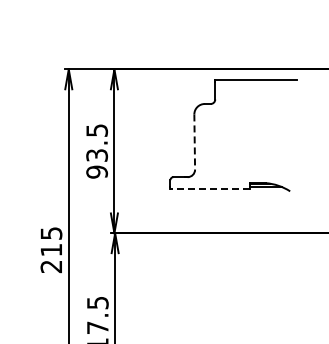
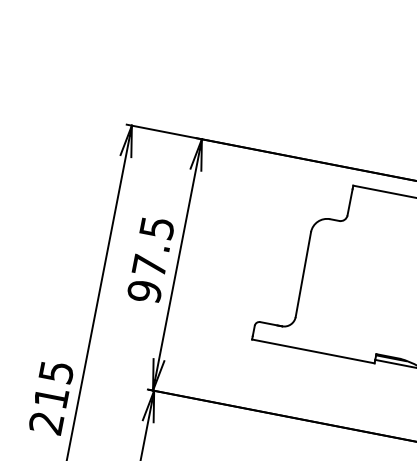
line: (194, 142) -> (302, 275), dashed -> solid
text: (97, 155) -> (150, 266), 93.5 -> 97.5
line: (210, 189) -> (313, 352), dashed -> solid

